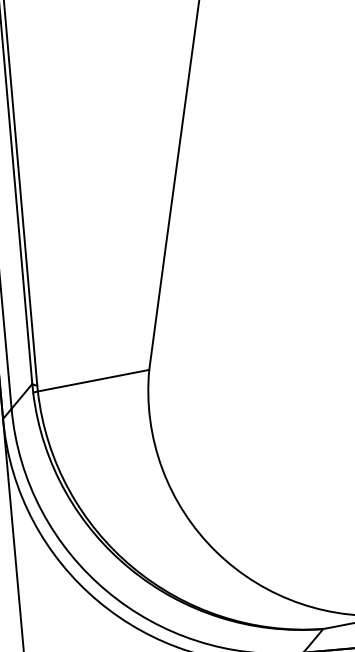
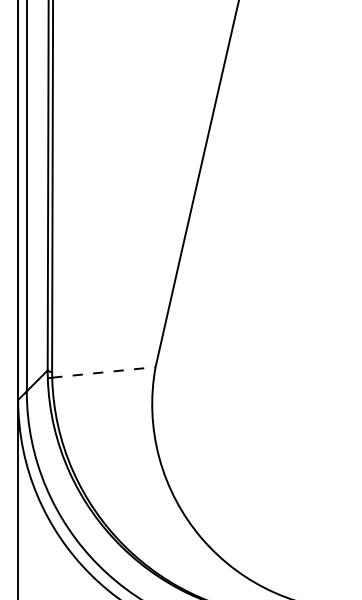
line: (93, 380) -> (103, 372), solid -> dashed

